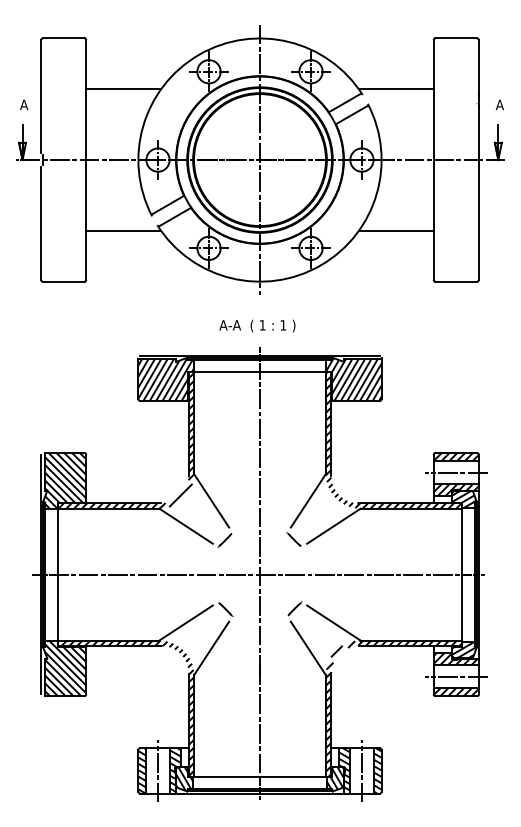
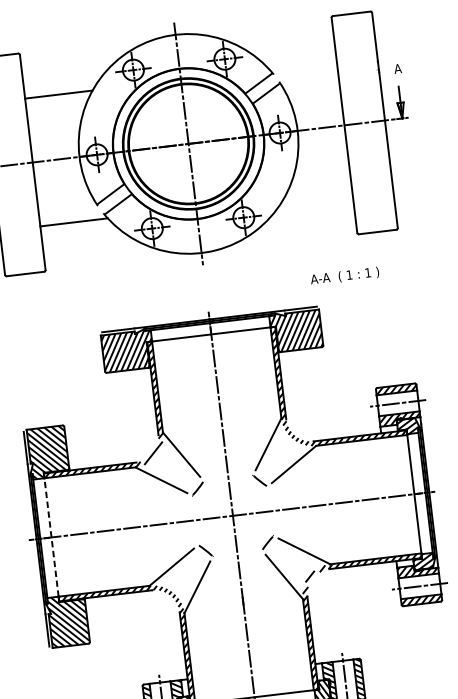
line: (395, 88) -> (302, 65), removed
line: (395, 231) -> (317, 193), removed
text: (257, 325) -> (344, 275), moved
line: (57, 574) -> (51, 537), solid -> dashed

